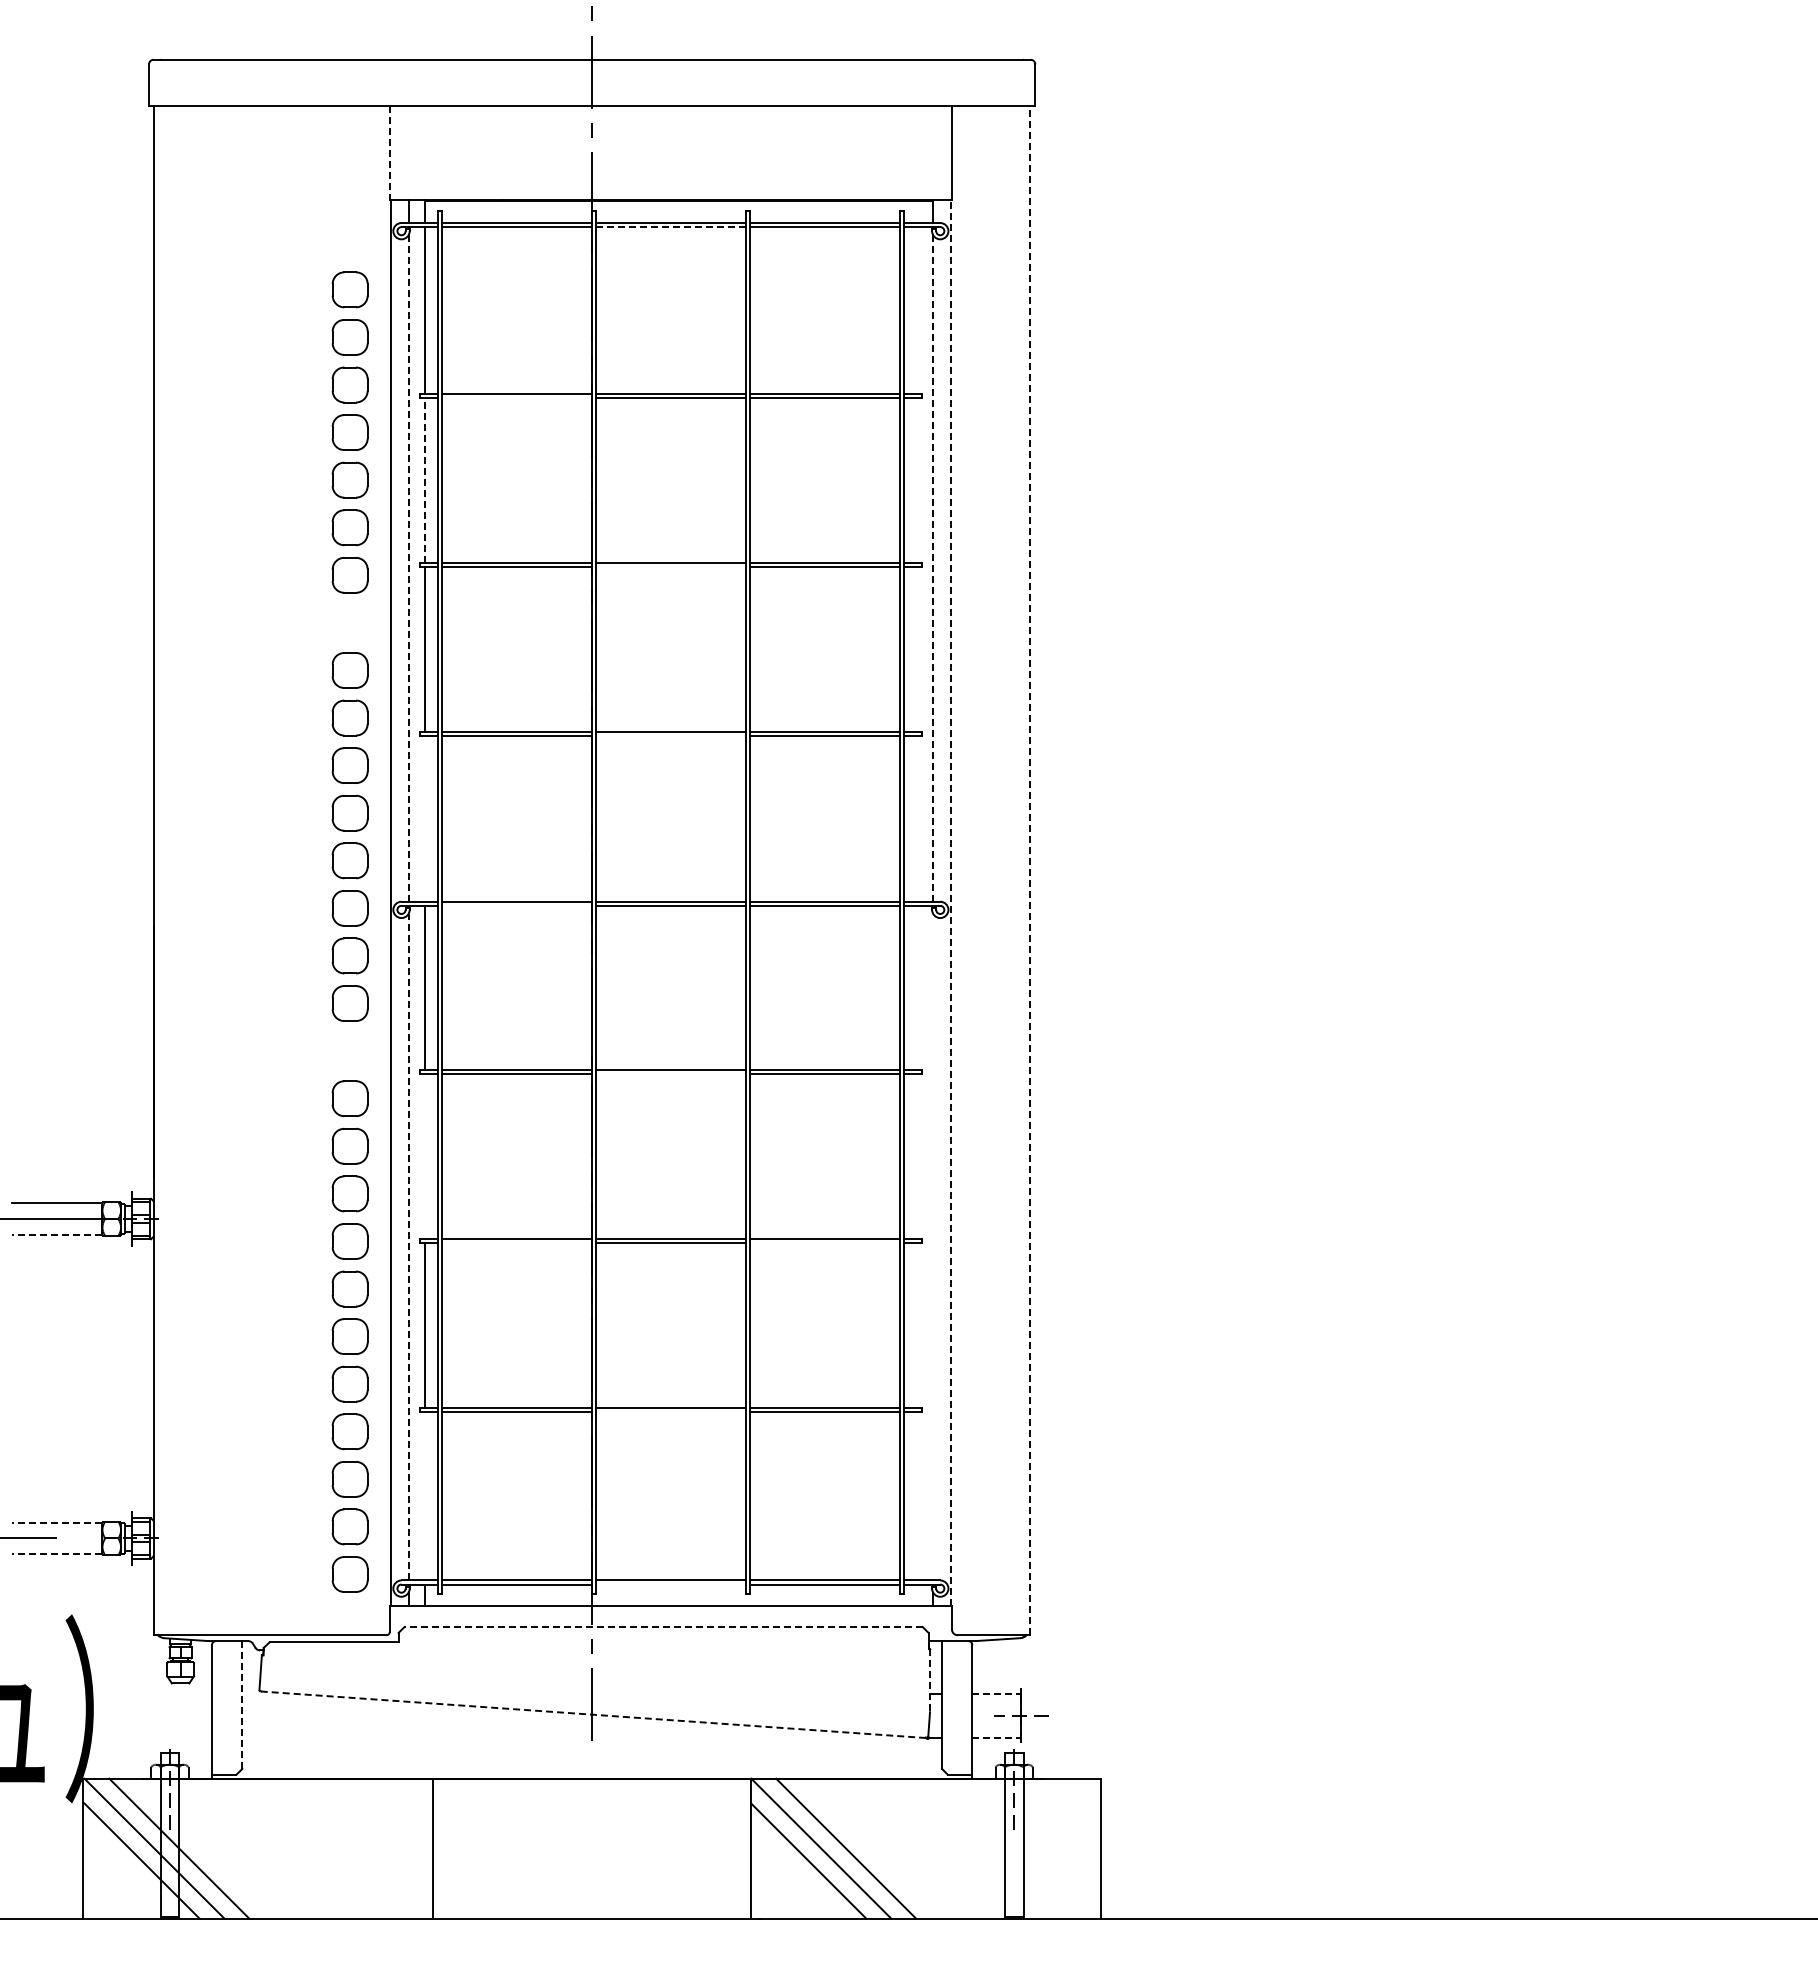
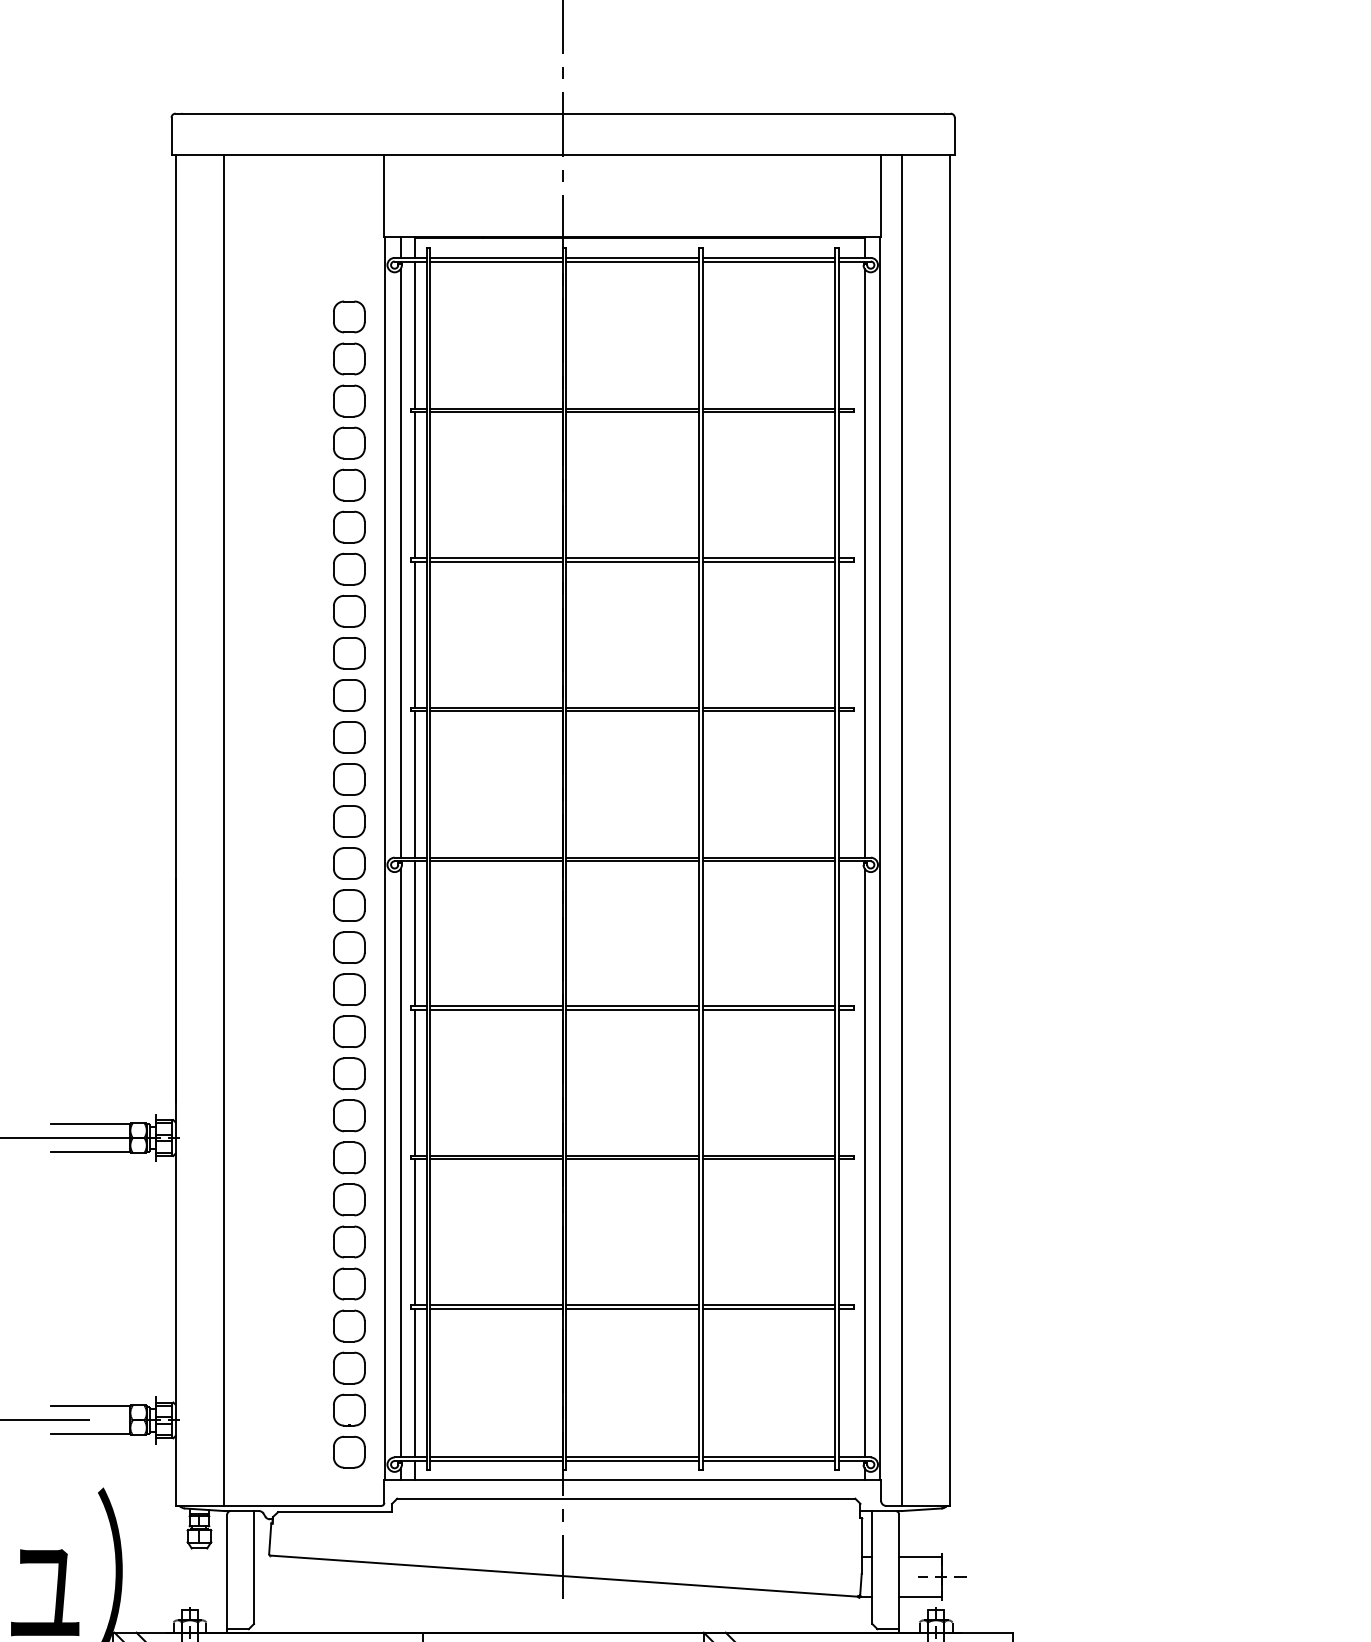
line: (389, 153) -> (384, 196), dashed -> solid
line: (670, 227) -> (632, 261), dashed -> solid
line: (516, 397) -> (496, 412), added
line: (424, 480) -> (414, 485), dashed -> solid
line: (670, 566) -> (632, 561), added
line: (408, 568) -> (400, 563), dashed -> solid
line: (933, 569) -> (864, 564), dashed -> solid
part: (349, 622) -> (348, 610), added
line: (670, 735) -> (632, 710), added
line: (424, 818) -> (414, 784), added
line: (208, 870) -> (224, 830), added
line: (975, 870) -> (901, 830), added
line: (1030, 870) -> (950, 830), dashed -> solid
line: (950, 902) -> (879, 858), dashed -> solid
line: (516, 905) -> (496, 861), added
part: (349, 1050) -> (348, 989), added
line: (670, 1074) -> (632, 1010), added
line: (424, 1156) -> (414, 1082), added
line: (56, 1234) -> (89, 1151), dashed -> solid
line: (516, 1243) -> (496, 1159), added
line: (824, 1243) -> (768, 1159), added
line: (408, 1246) -> (400, 1162), dashed -> solid
line: (933, 1247) -> (864, 1163), added
line: (670, 1412) -> (632, 1309), added
line: (424, 1496) -> (414, 1383), added
line: (56, 1522) -> (89, 1406), dashed -> solid
line: (56, 1554) -> (89, 1434), dashed -> solid
line: (670, 1584) -> (632, 1461), added
line: (663, 1627) -> (626, 1499), dashed -> solid
line: (930, 1680) -> (862, 1545), dashed -> solid
line: (997, 1693) -> (921, 1557), dashed -> solid
line: (242, 1705) -> (254, 1567), dashed -> solid
line: (593, 1714) -> (564, 1575), dashed -> solid
line: (997, 1738) -> (921, 1597), dashed -> solid

